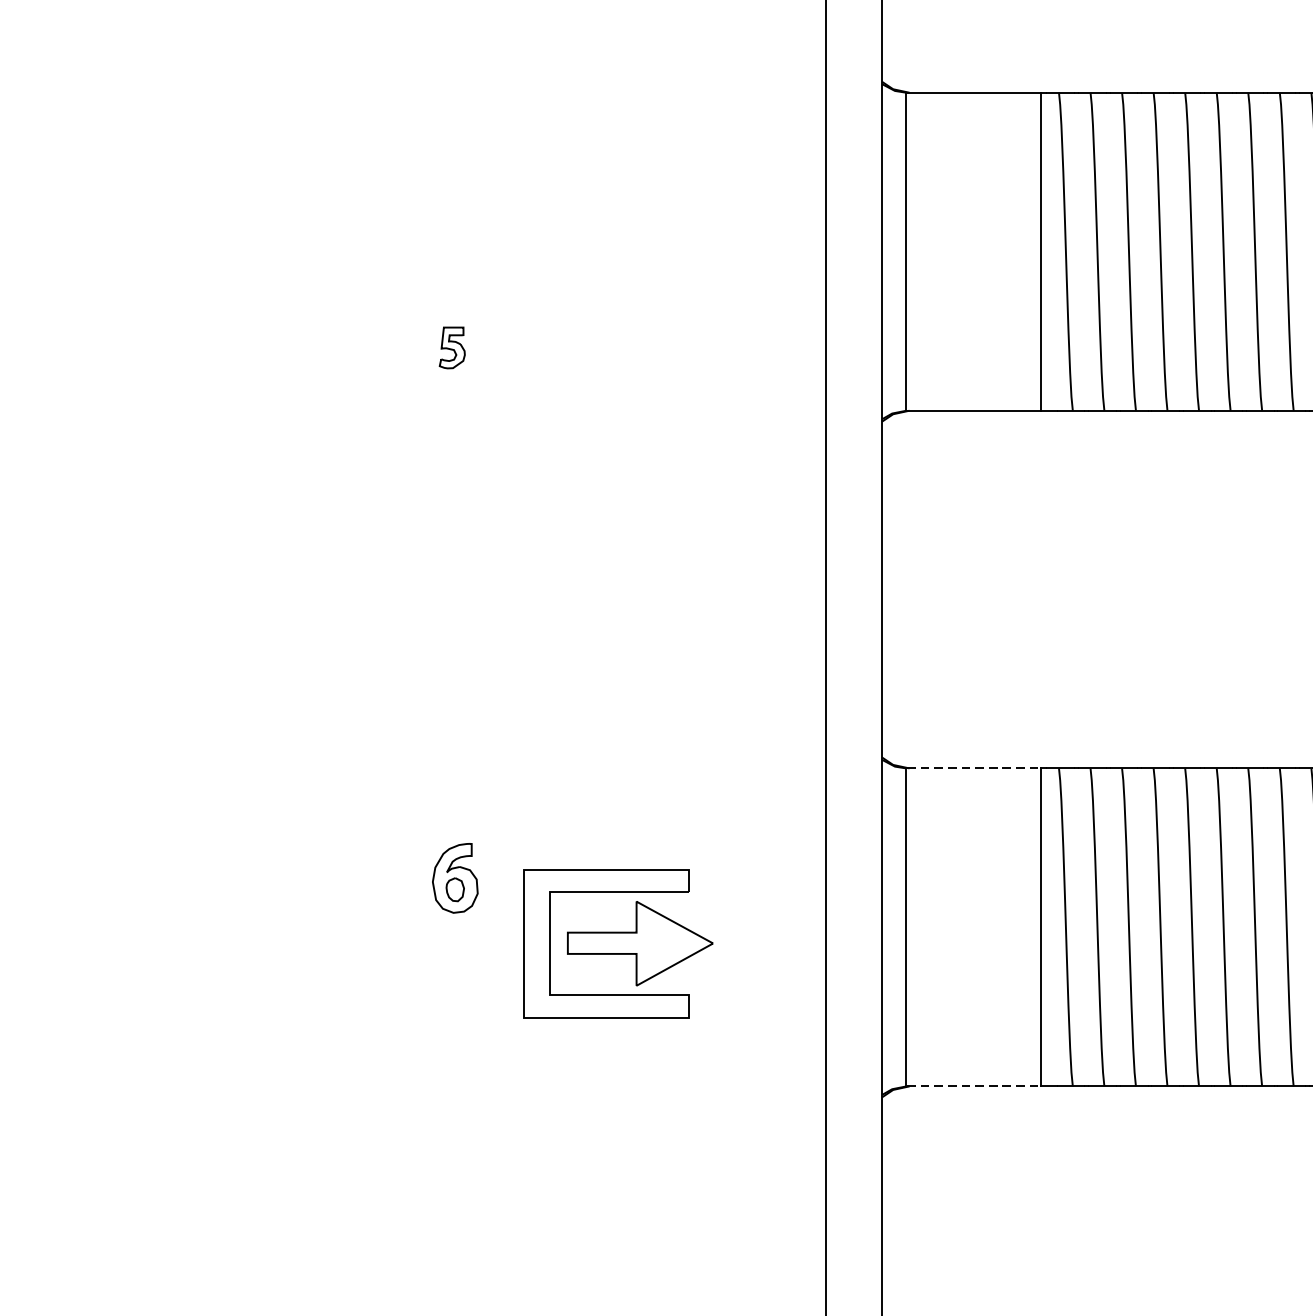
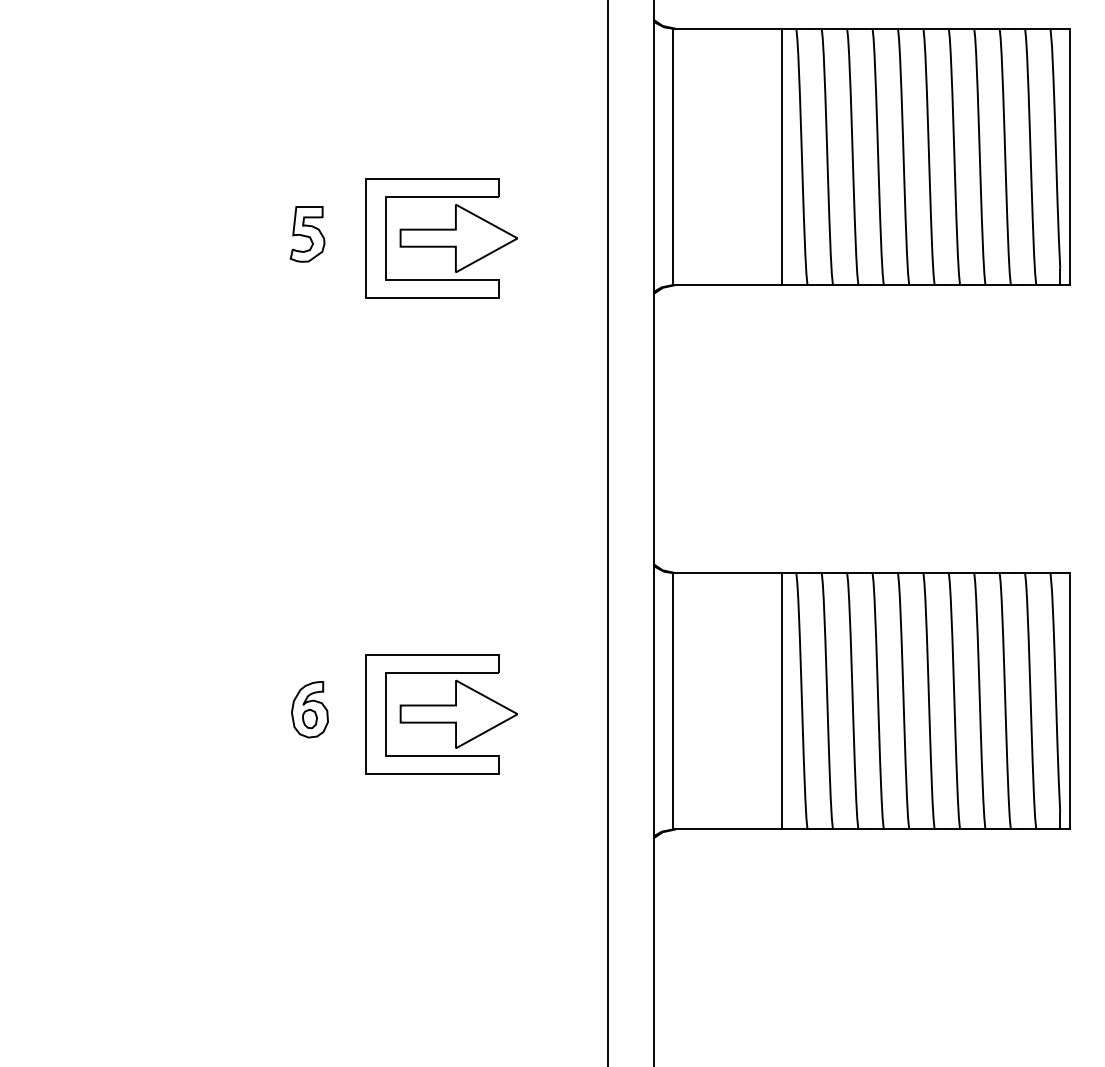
part: (452, 348) -> (307, 234), size x1.67
part: (618, 353) -> (441, 238), added
line: (973, 768) -> (727, 573), dashed -> solid
part: (454, 878) -> (309, 709), moved
line: (973, 1086) -> (727, 829), dashed -> solid

